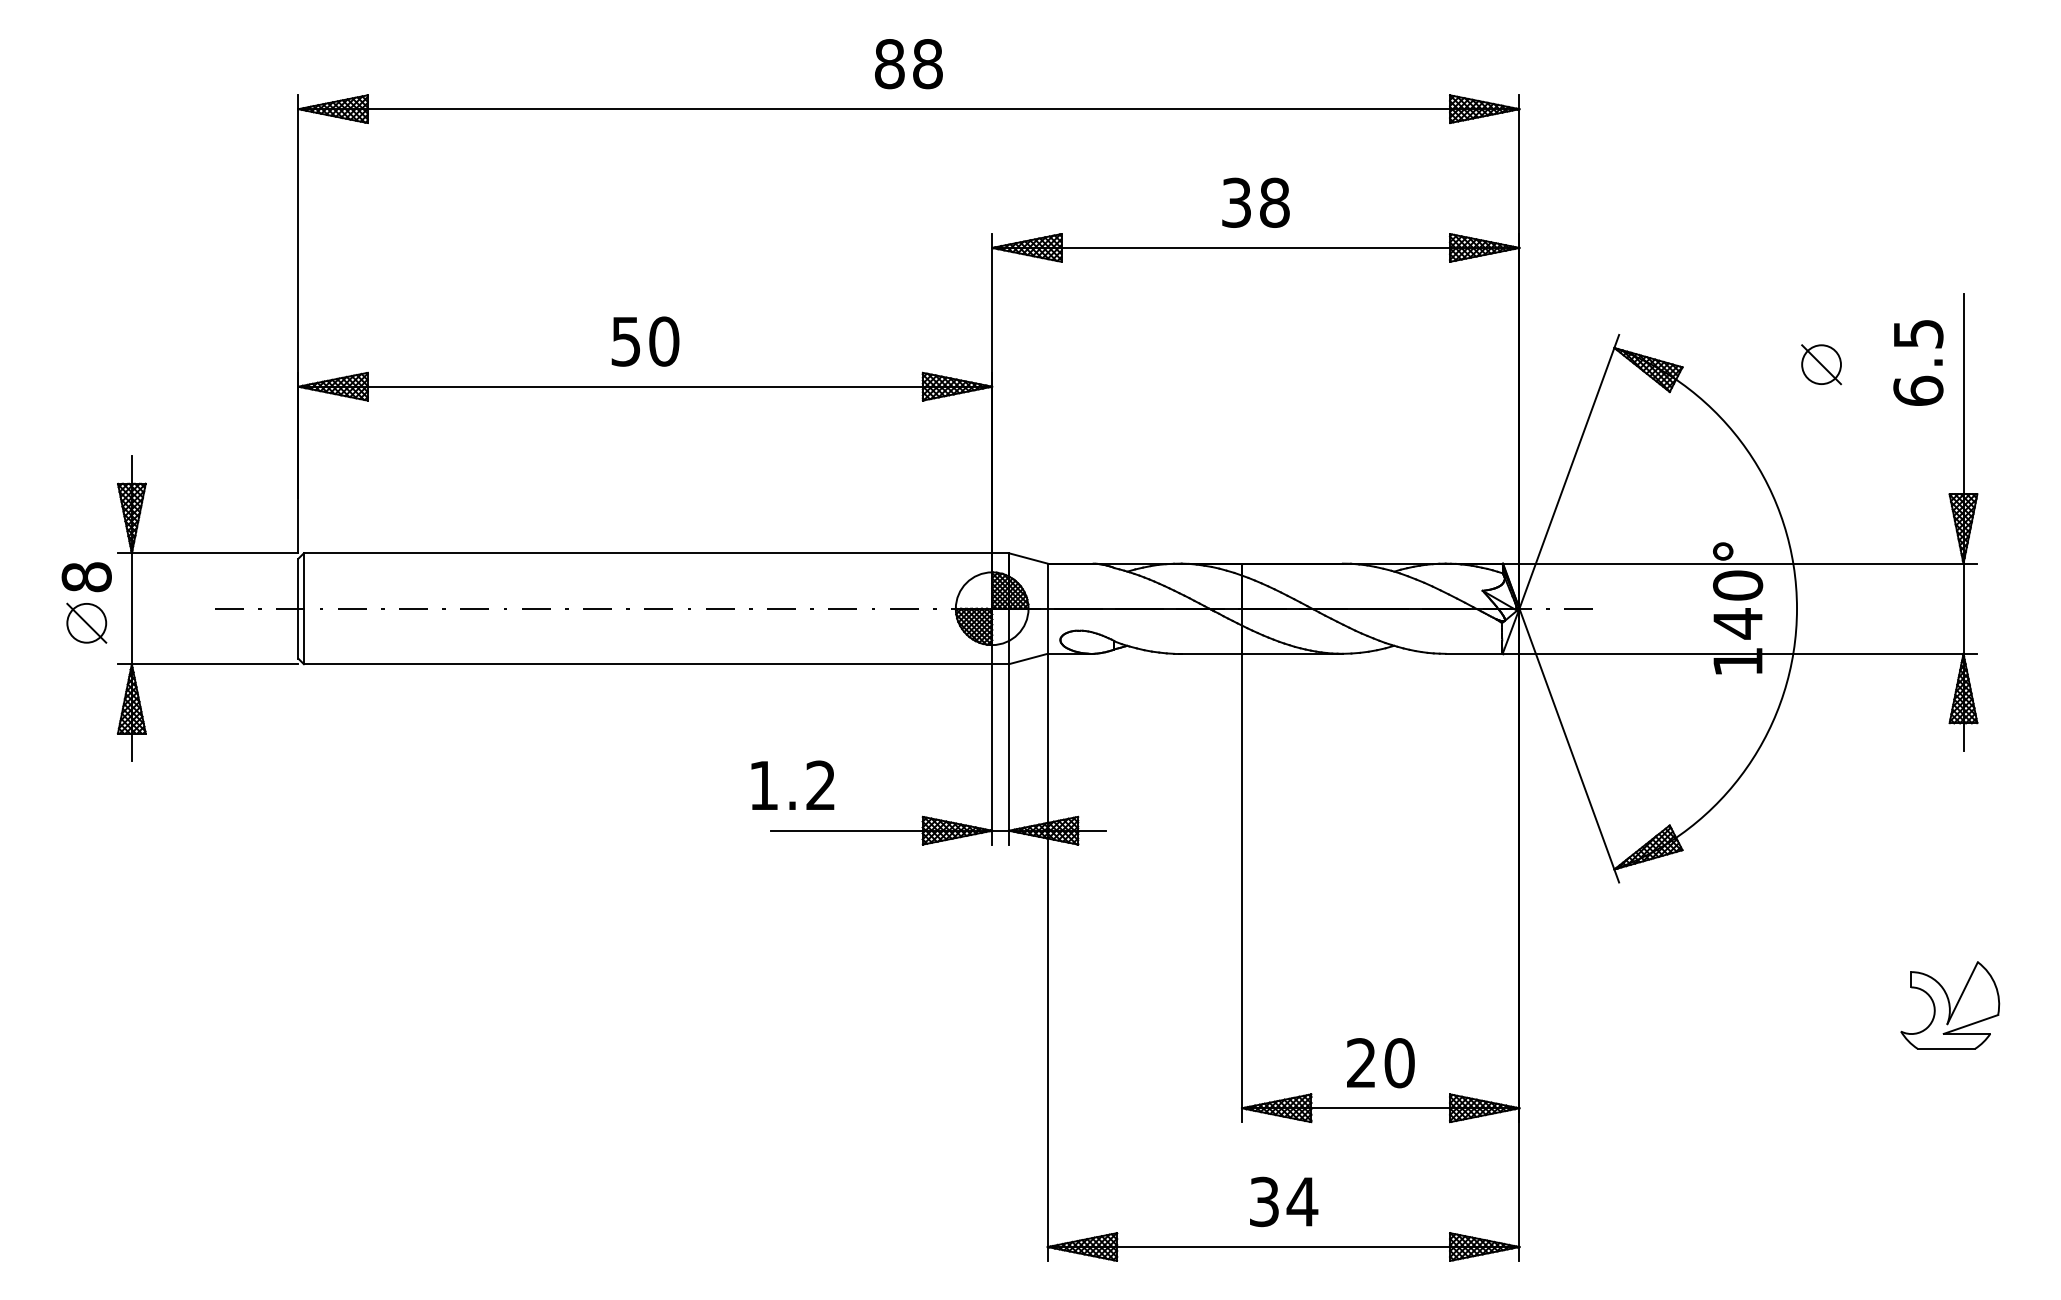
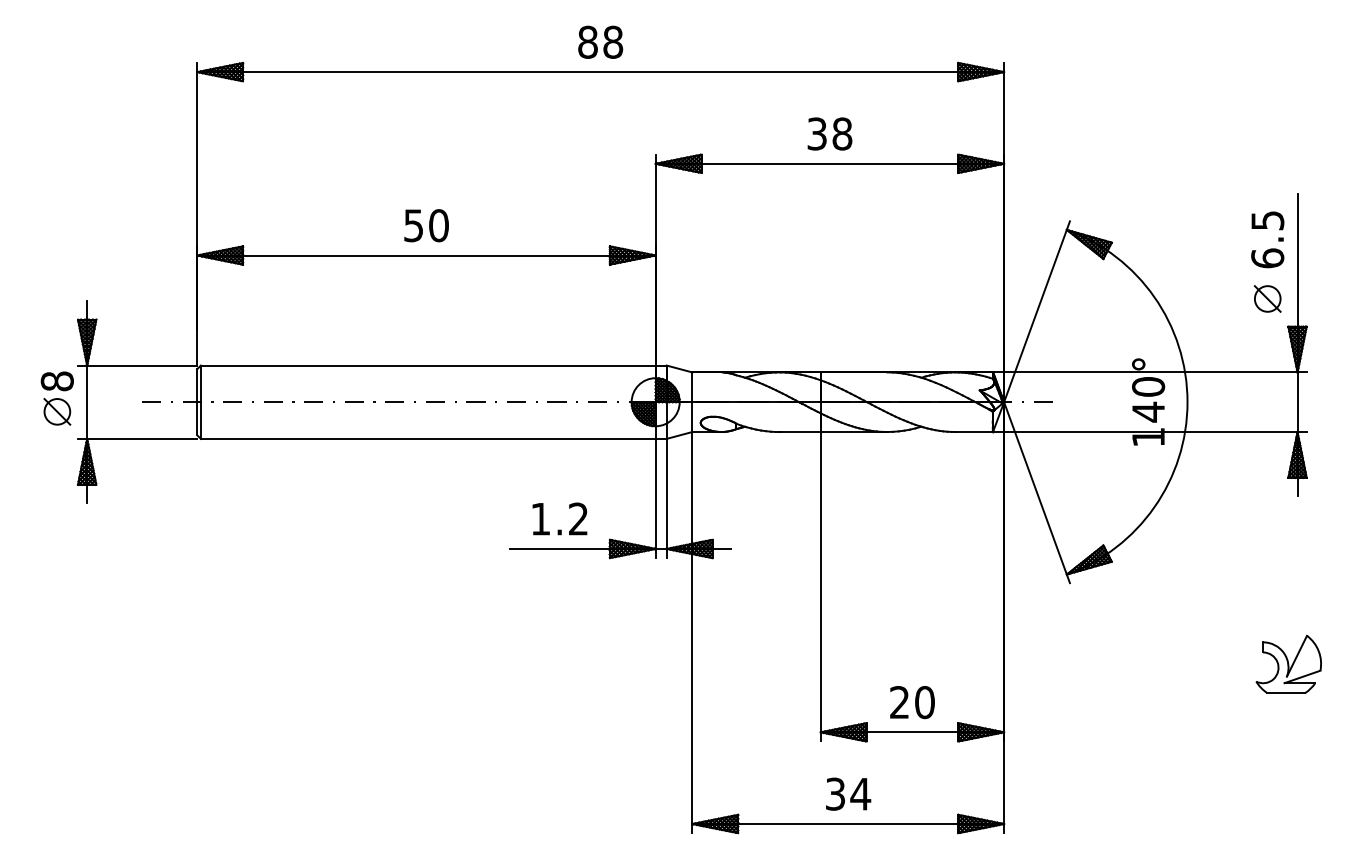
part: (1821, 363) -> (1267, 298), moved
text: (792, 784) -> (559, 518), moved

